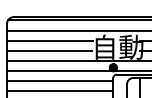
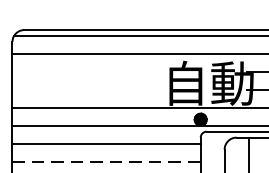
line: (49, 40) -> (87, 71), removed
line: (49, 50) -> (87, 89), removed
line: (60, 91) -> (107, 161), solid -> dashed

